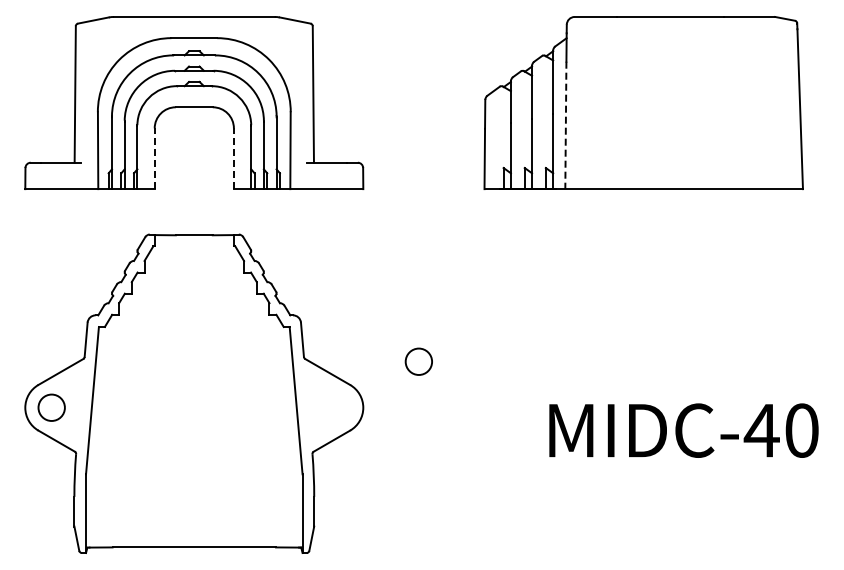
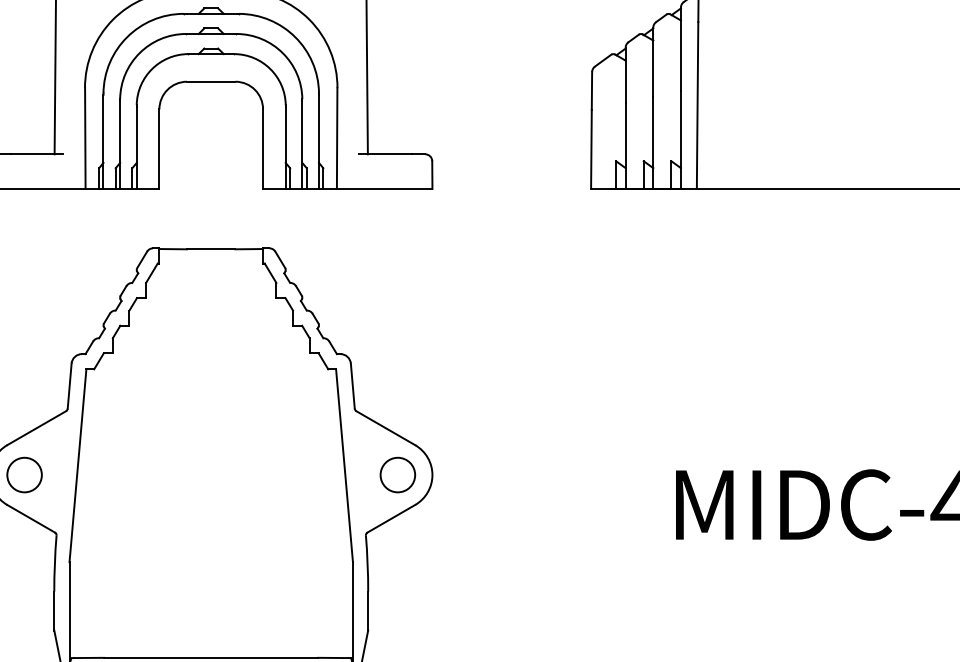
line: (565, 125) -> (697, 105), dashed -> solid
line: (154, 158) -> (159, 148), dashed -> solid
line: (233, 158) -> (262, 148), dashed -> solid
circle: (418, 361) -> (397, 474), moved

